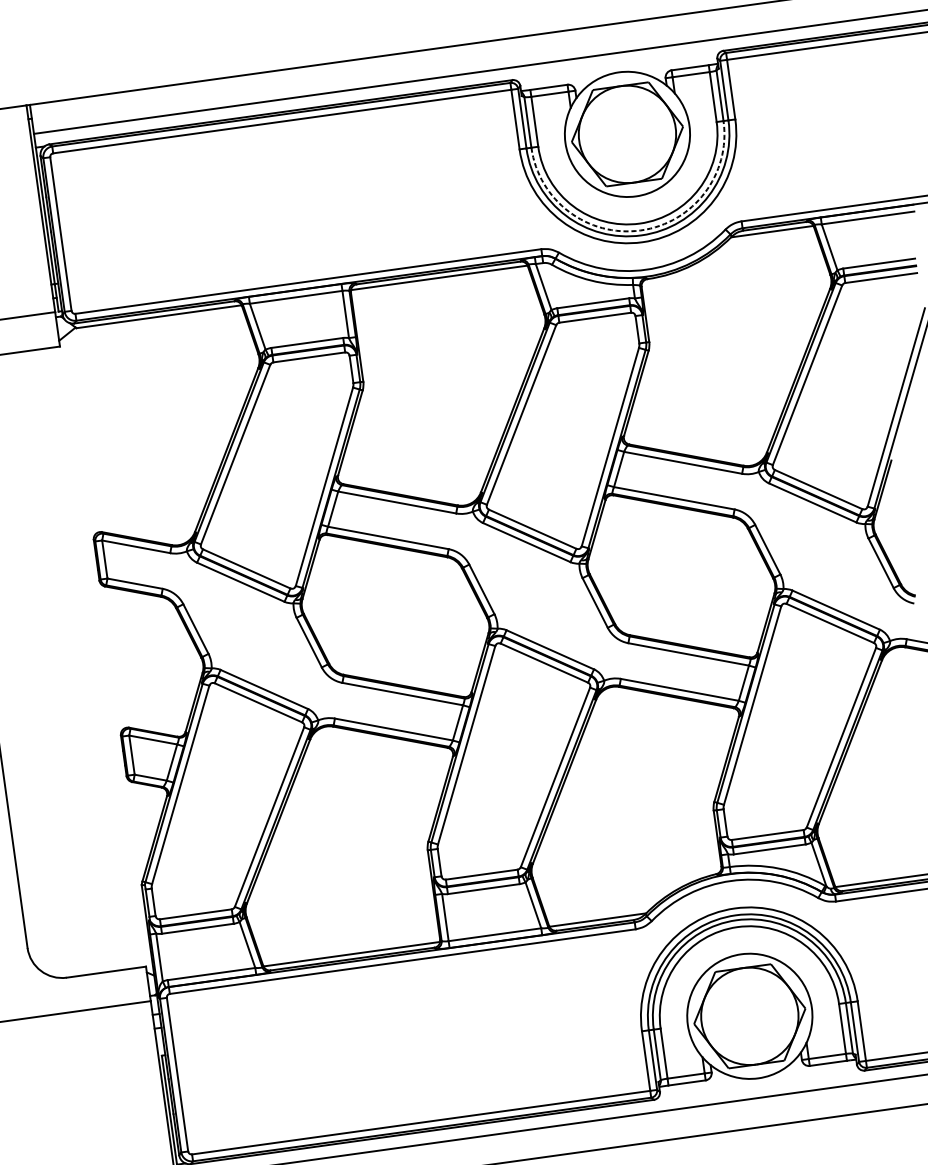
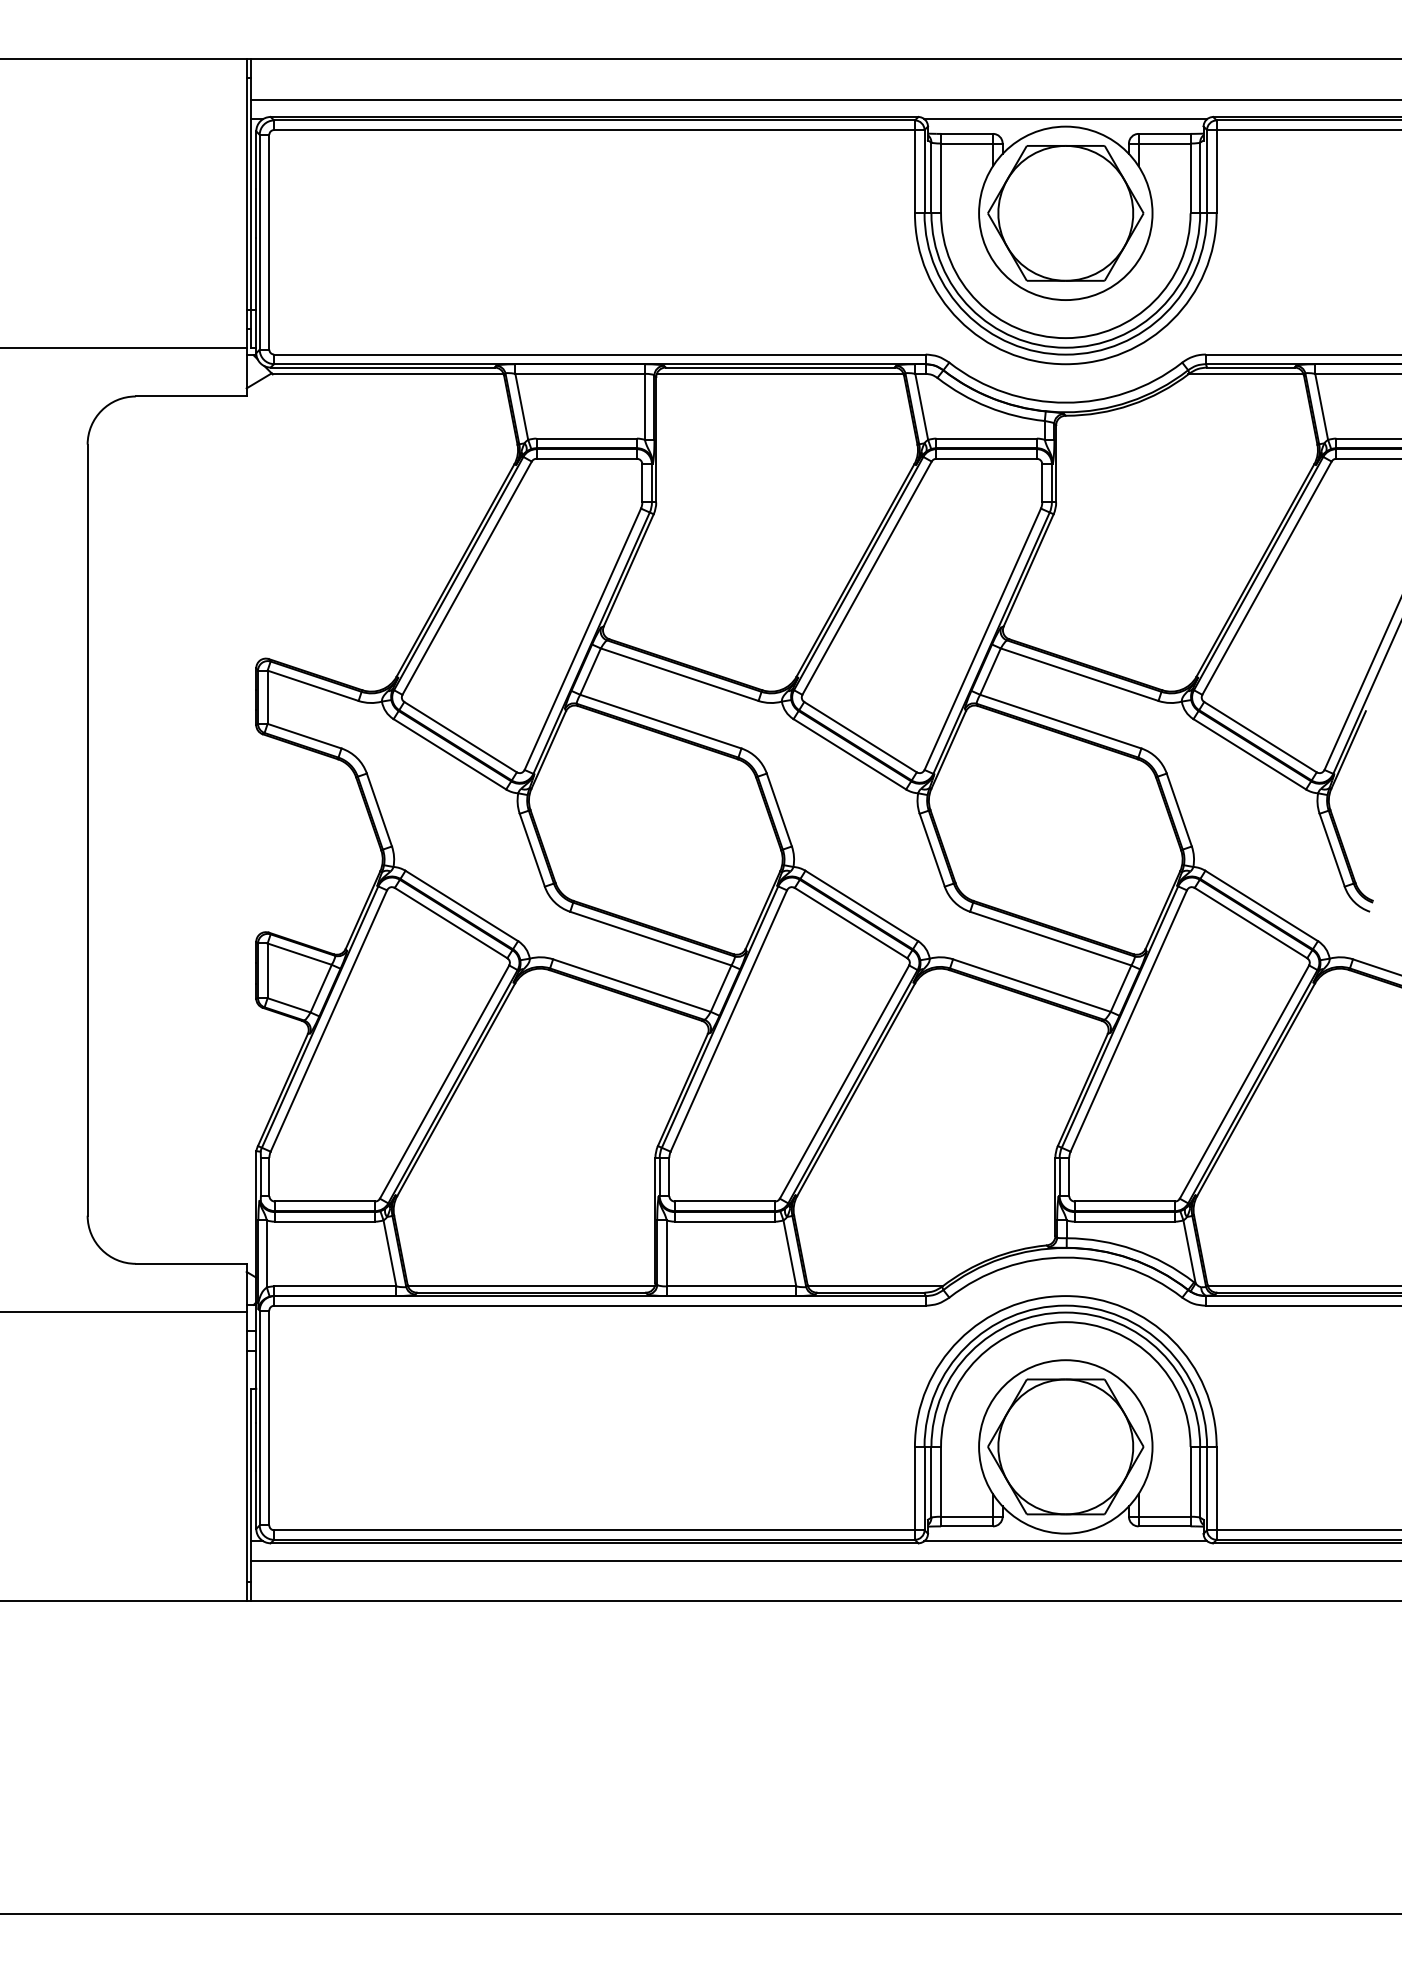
line: (617, 66) -> (1065, 118), added
arc: (640, 230) -> (1065, 347), dashed -> solid
line: (759, 1083) -> (1065, 1541), added

